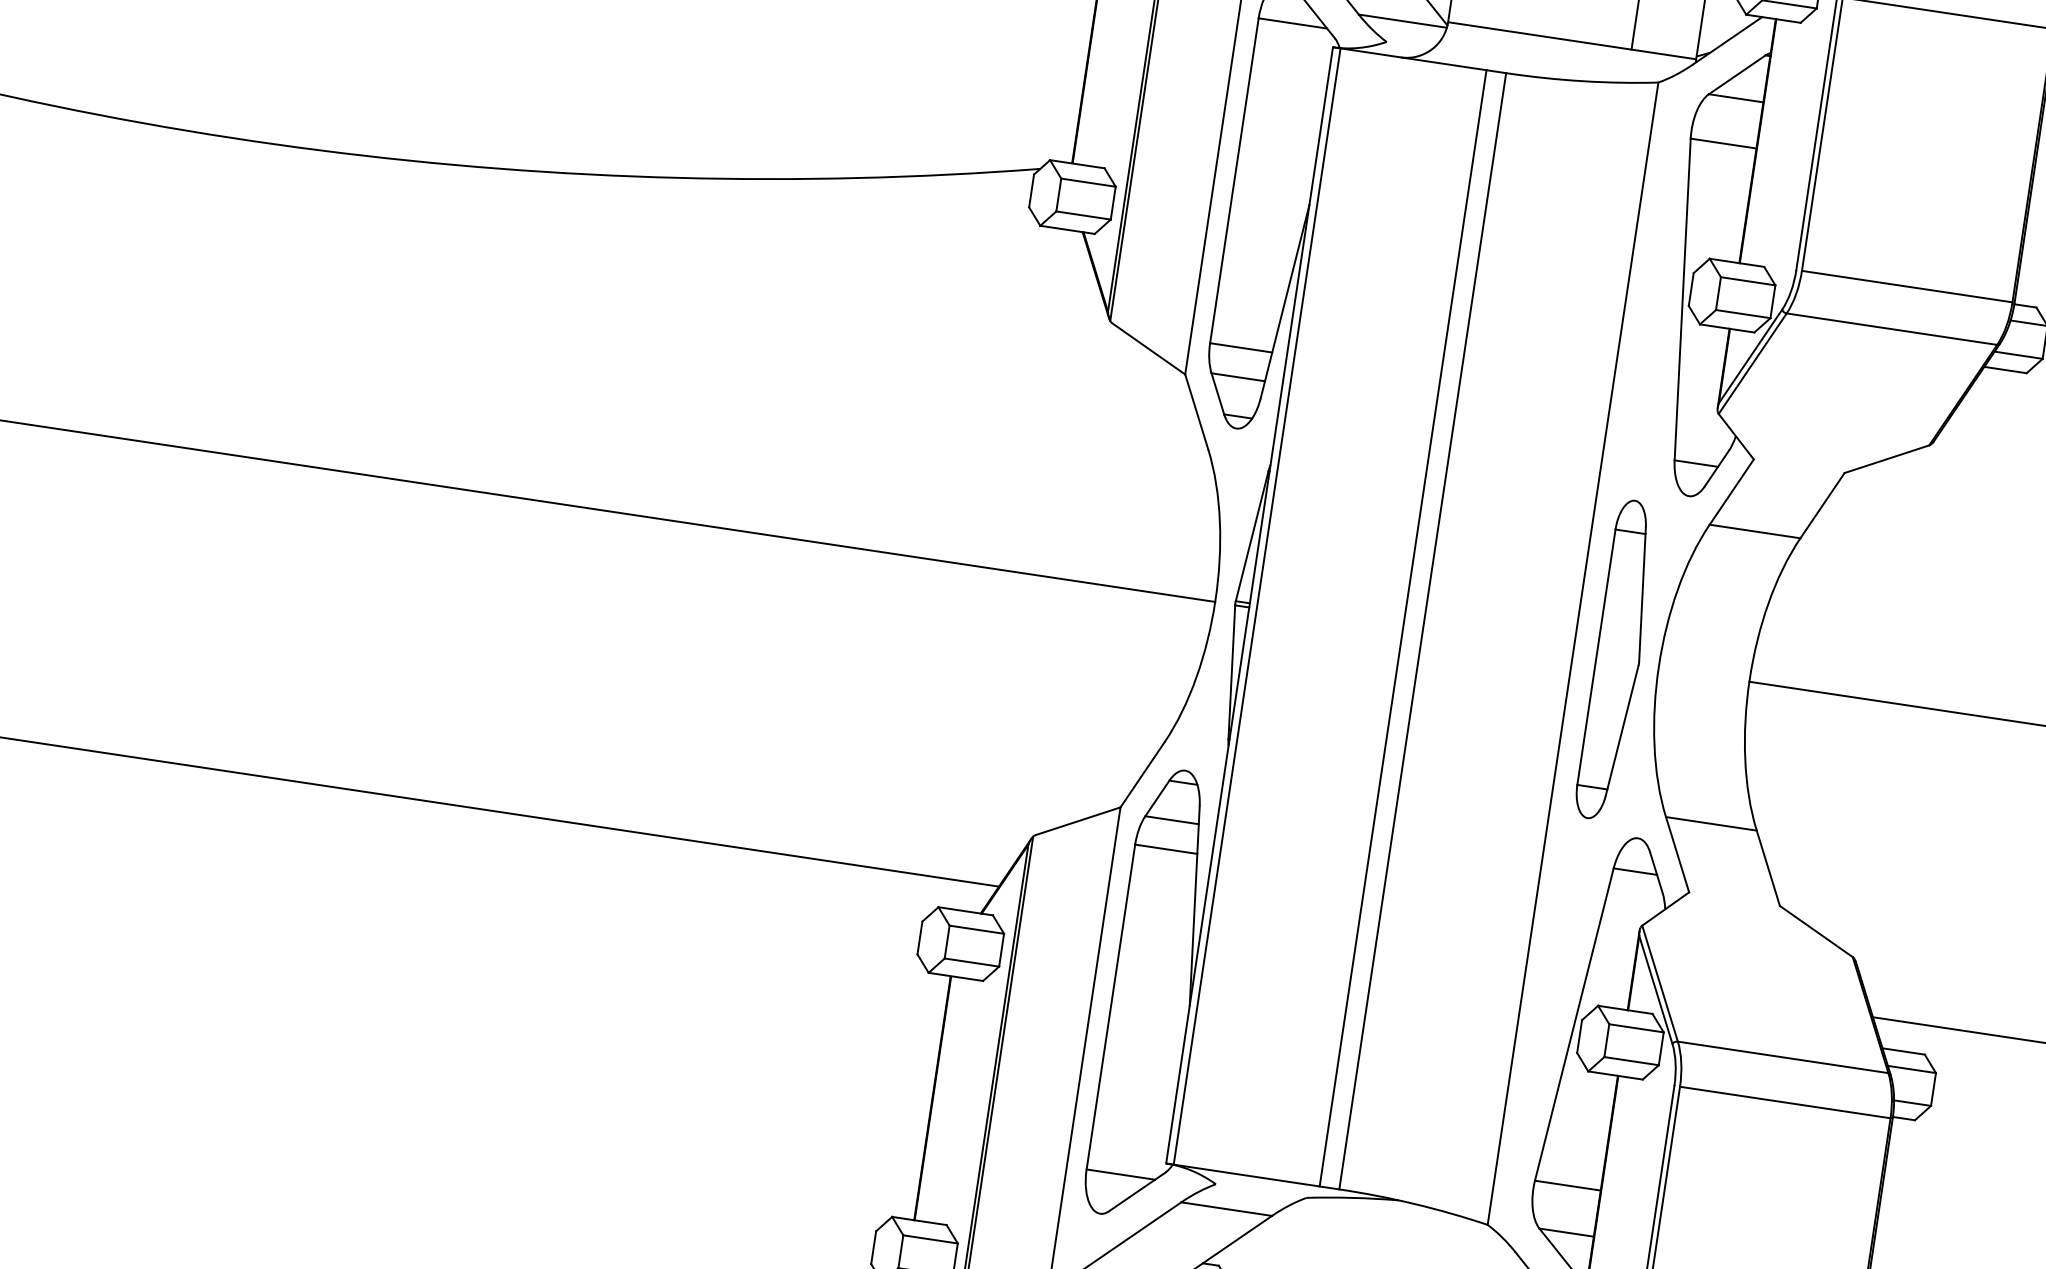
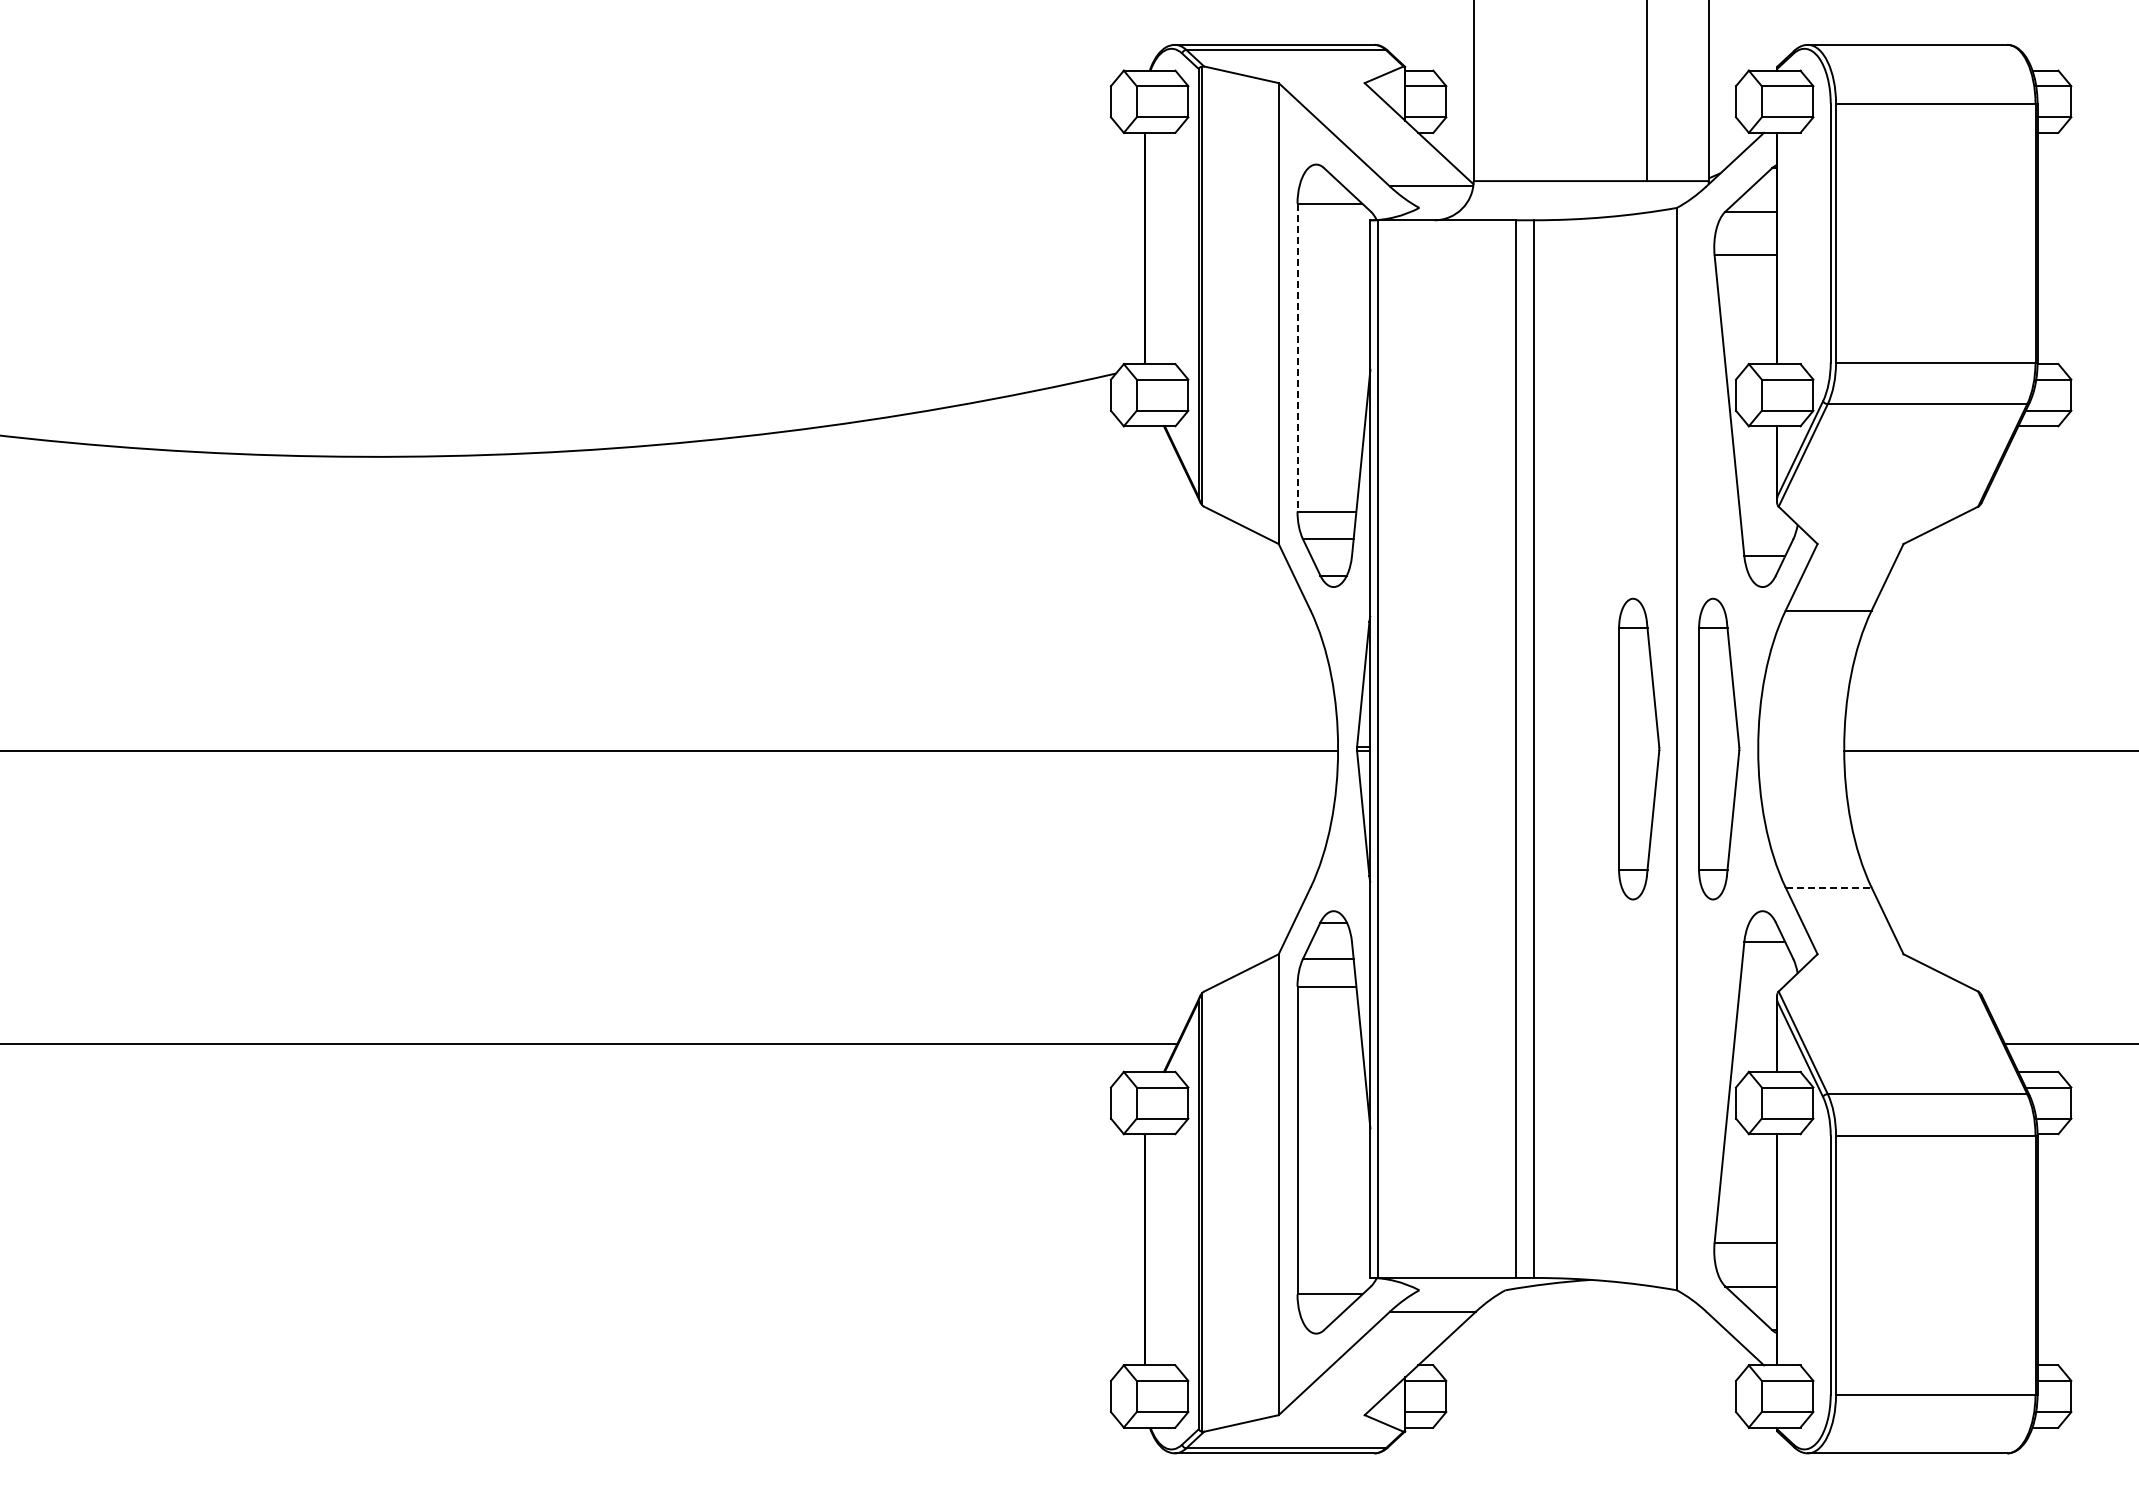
line: (1234, 180) -> (1297, 357), solid -> dashed
part: (1533, 647) -> (1639, 748), added
line: (1711, 823) -> (1828, 887), solid -> dashed

